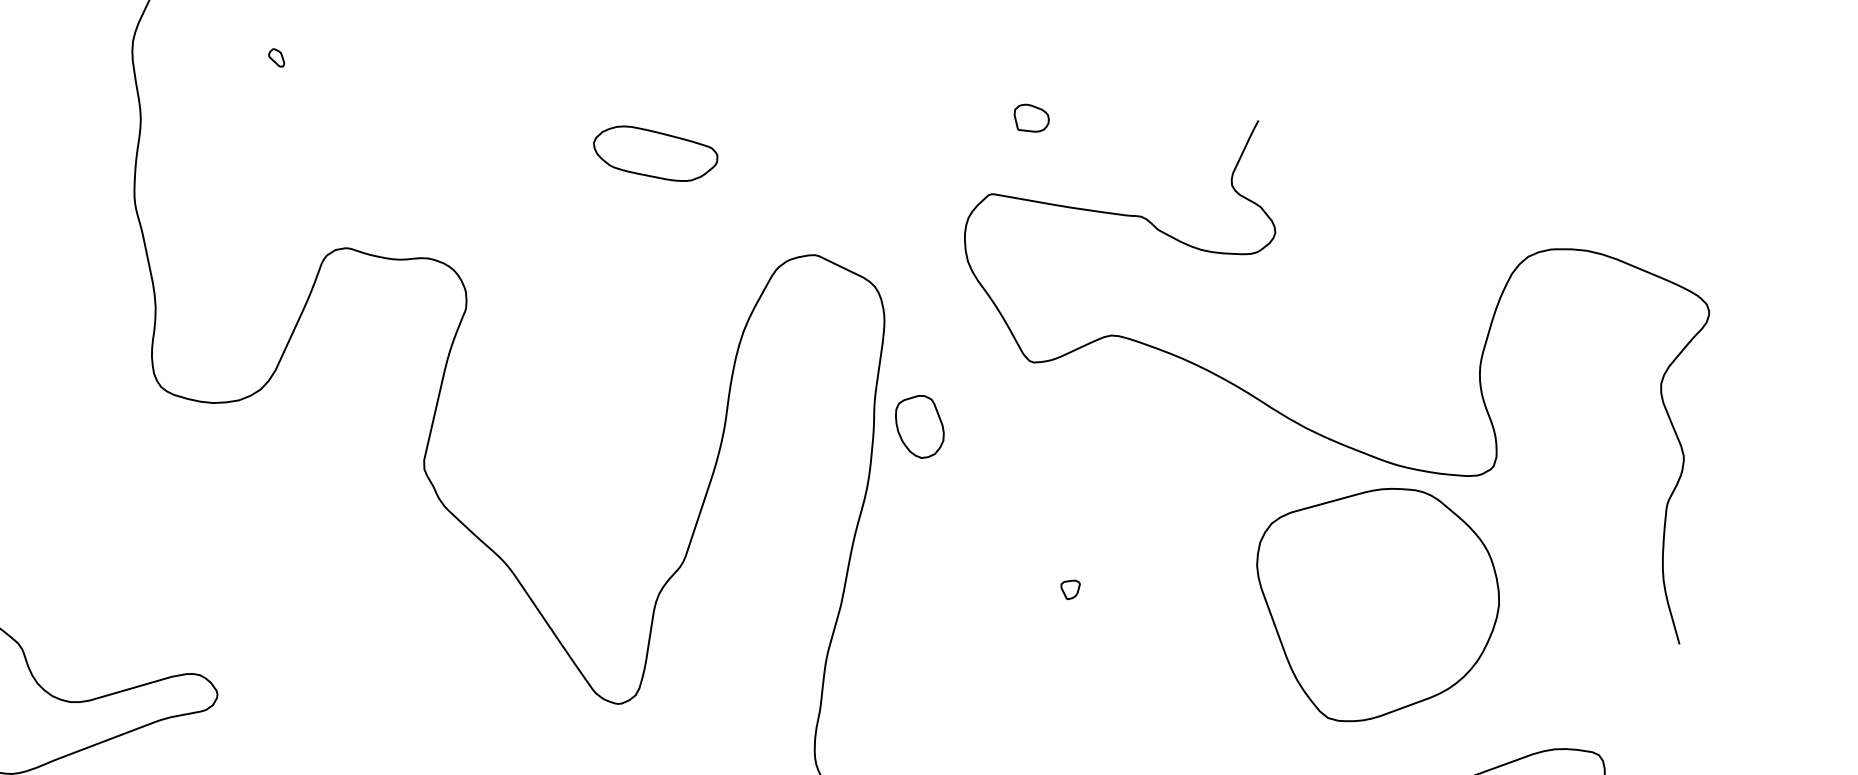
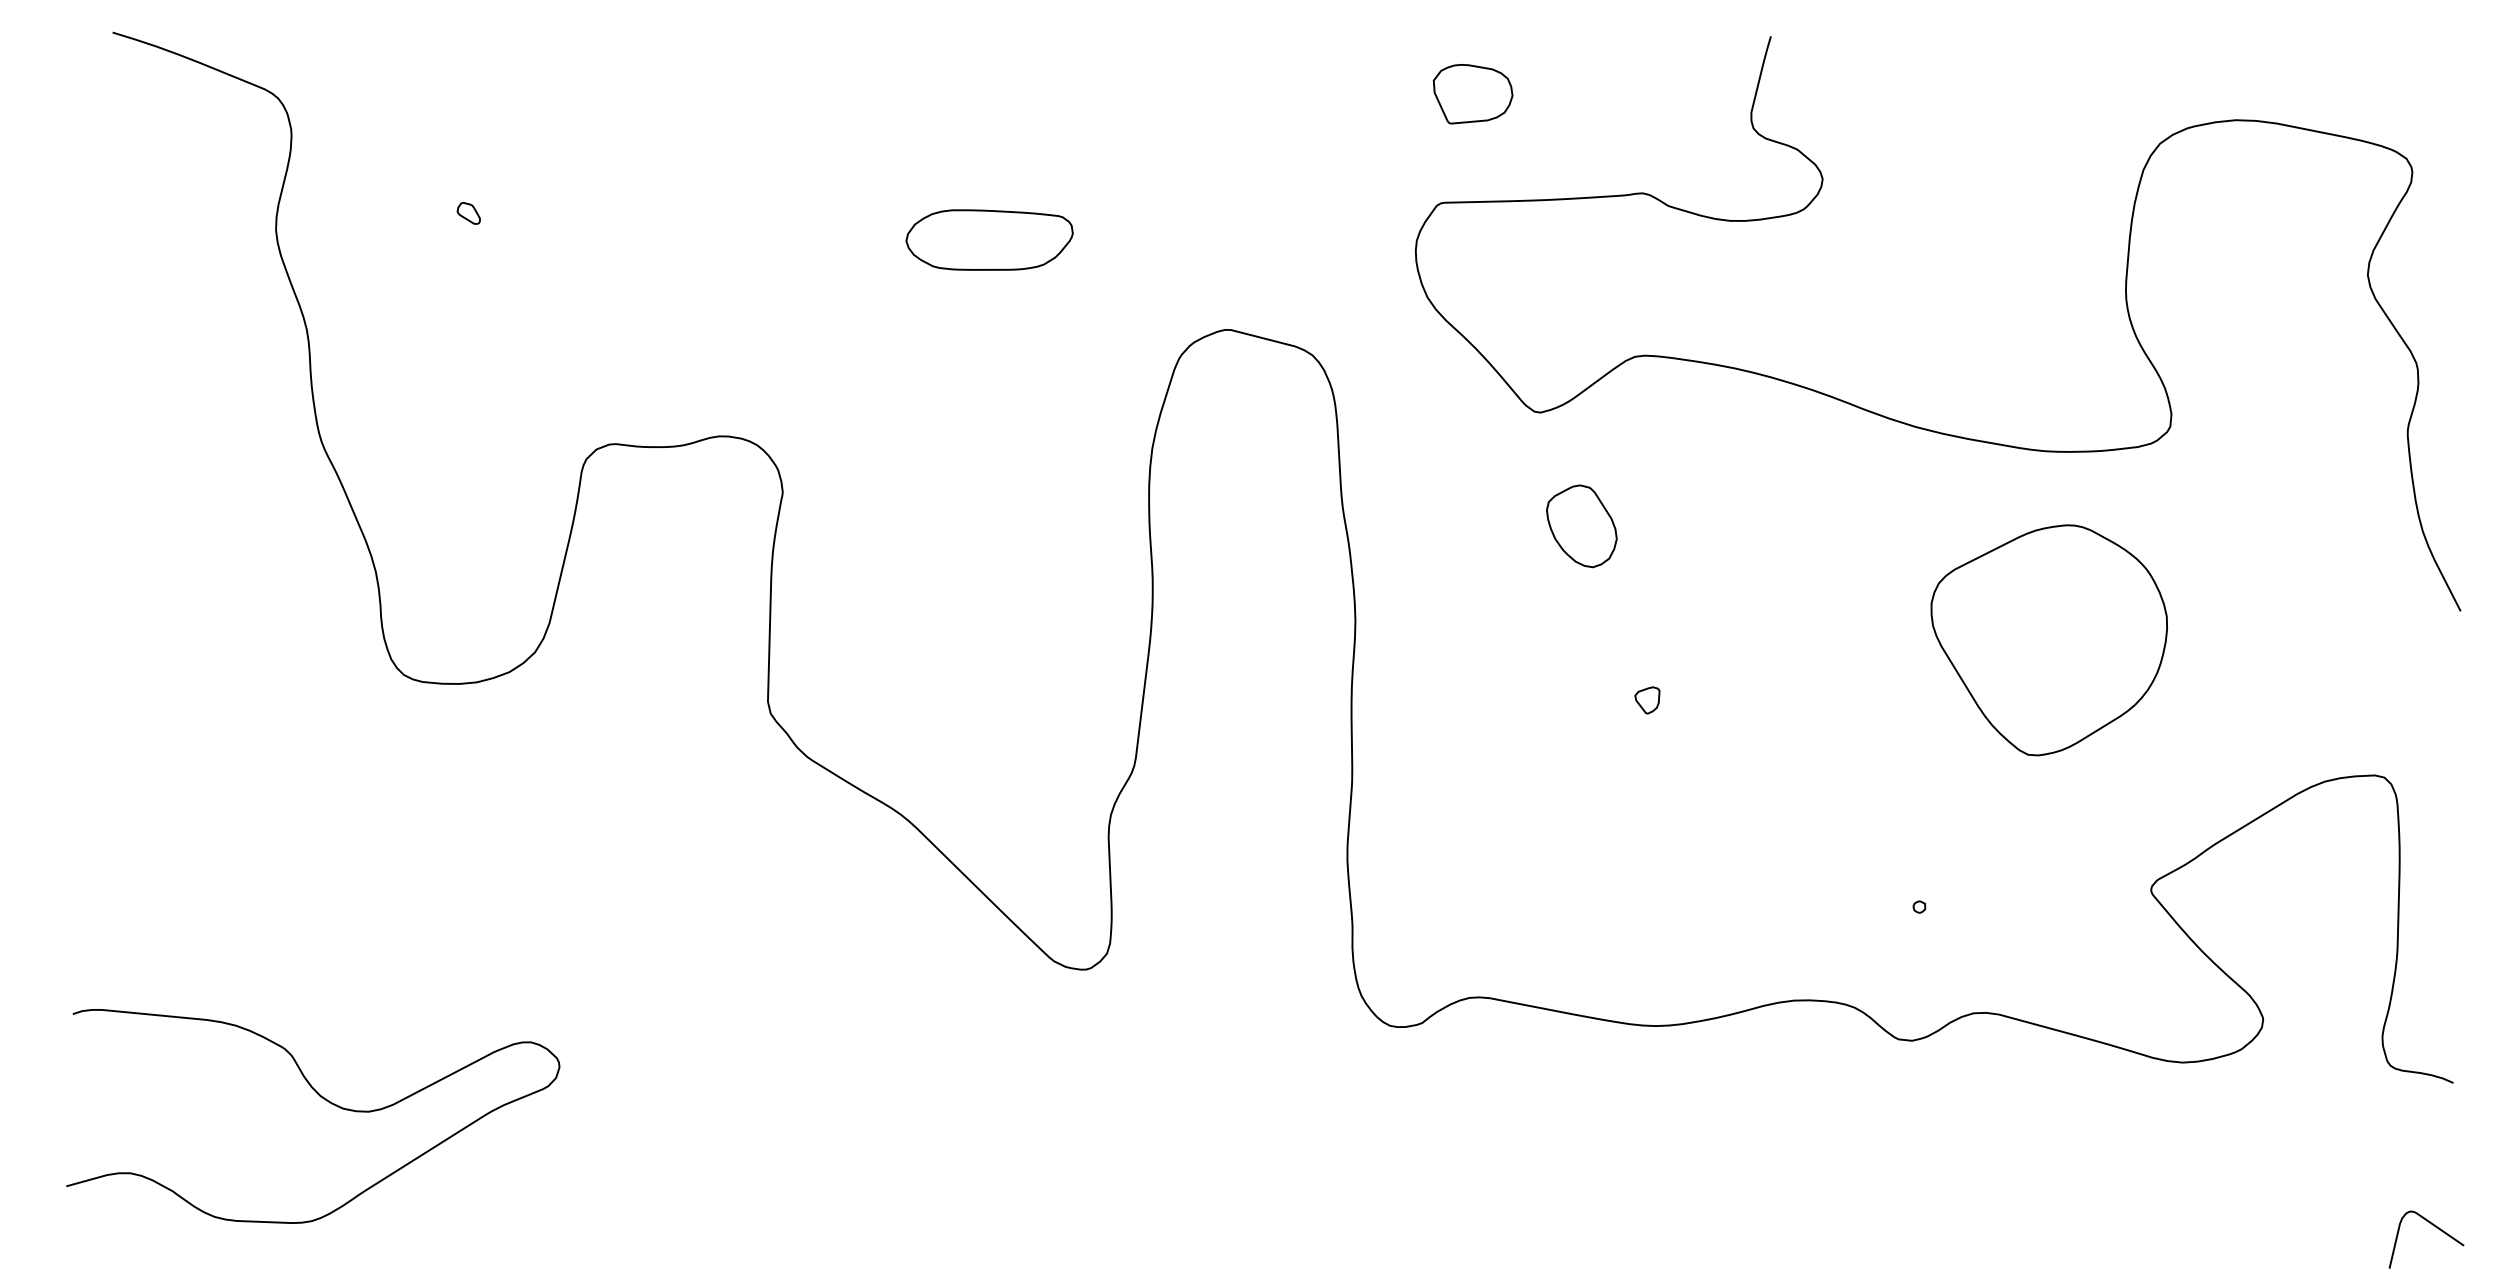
part: (1030, 119) -> (1472, 94), size x1.67
part: (919, 426) -> (1581, 526), moved
part: (1372, 604) -> (2048, 640), size x0.71

